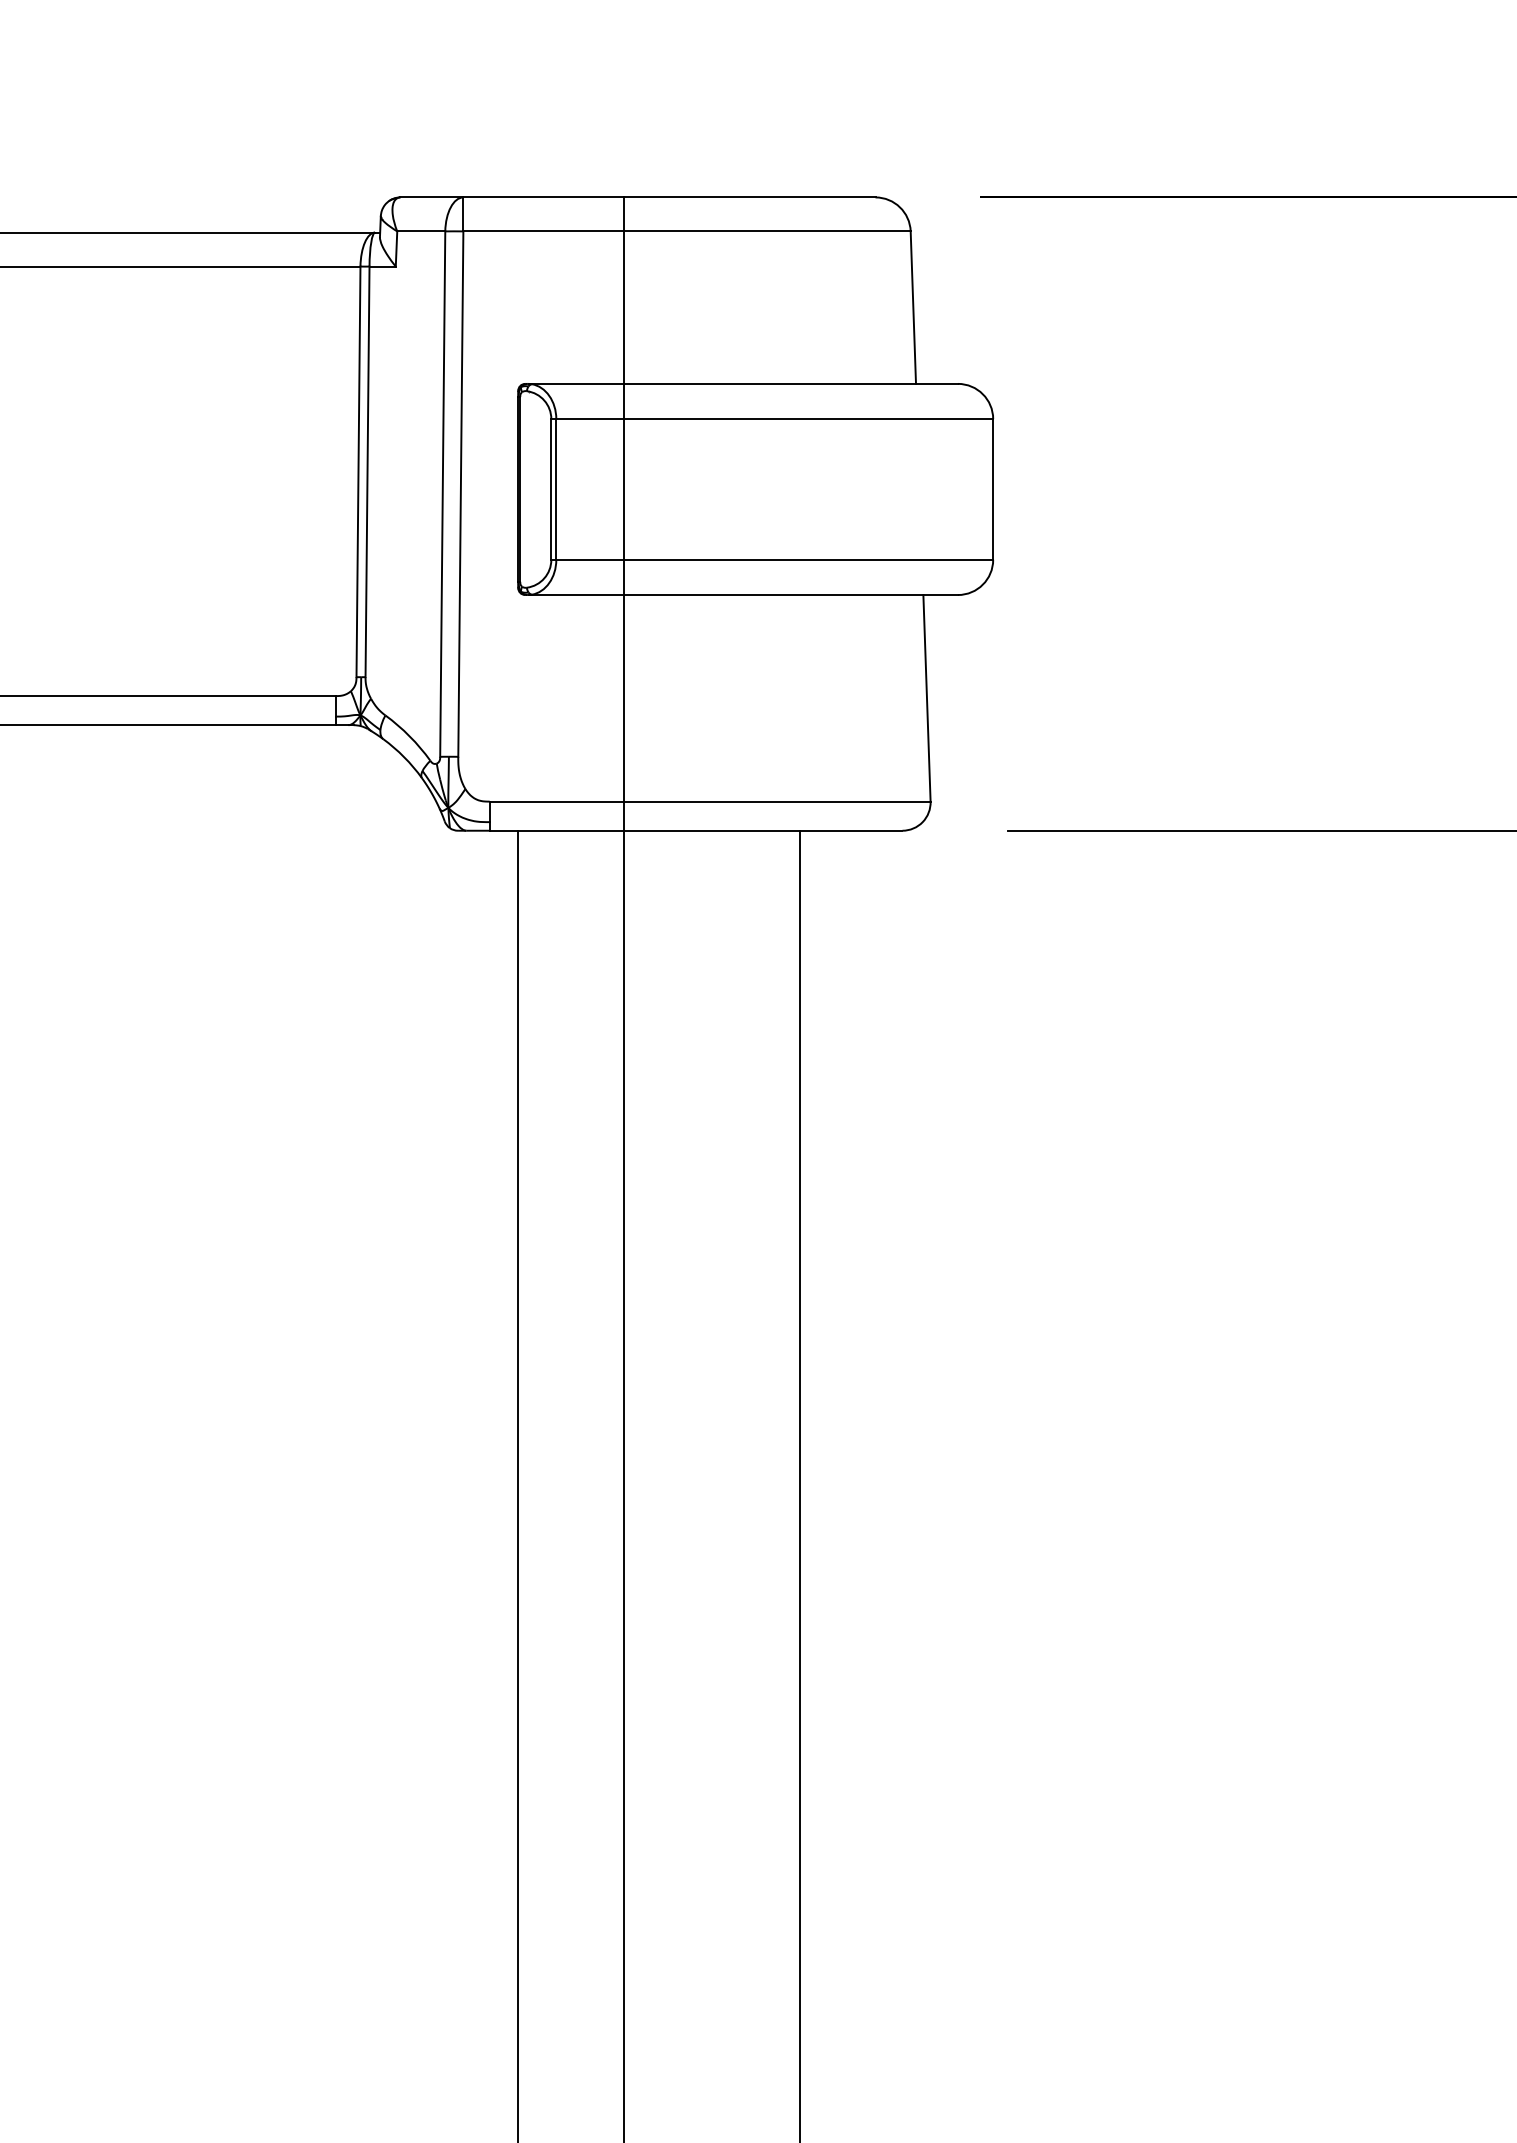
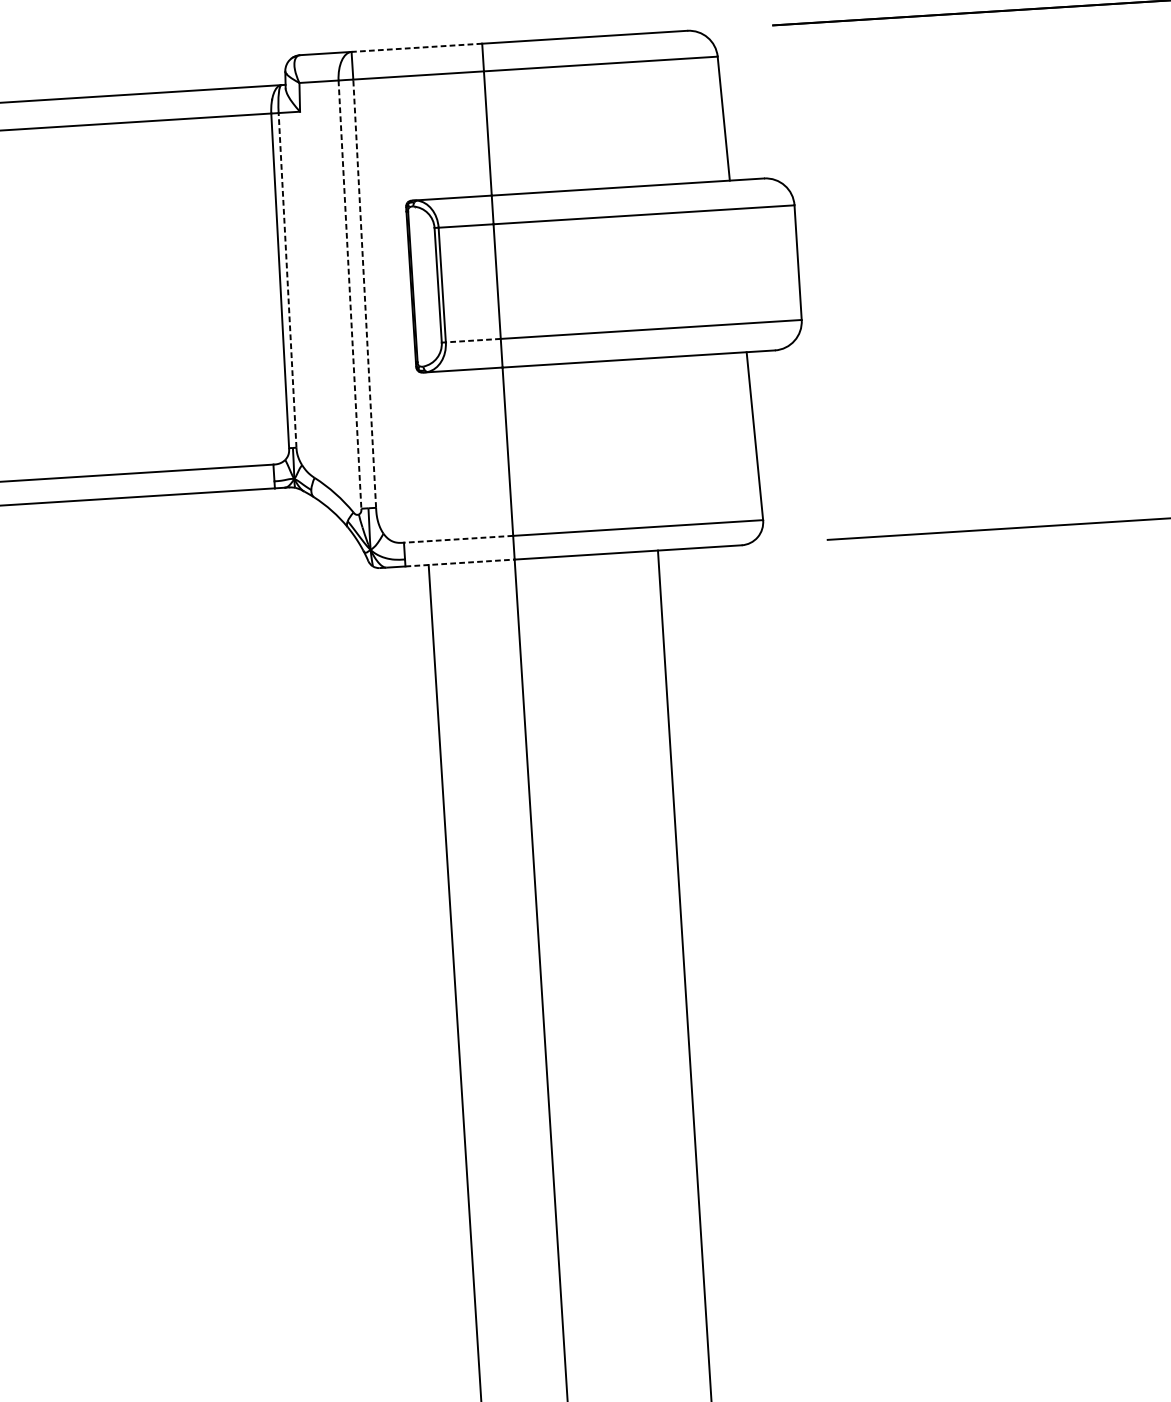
line: (543, 197) -> (416, 47), solid -> dashed
line: (367, 471) -> (287, 280), solid -> dashed
line: (442, 494) -> (349, 294), solid -> dashed
line: (460, 494) -> (364, 294), solid -> dashed
line: (590, 559) -> (473, 340), solid -> dashed
line: (556, 801) -> (458, 539), solid -> dashed
line: (557, 830) -> (460, 562), solid -> dashed

